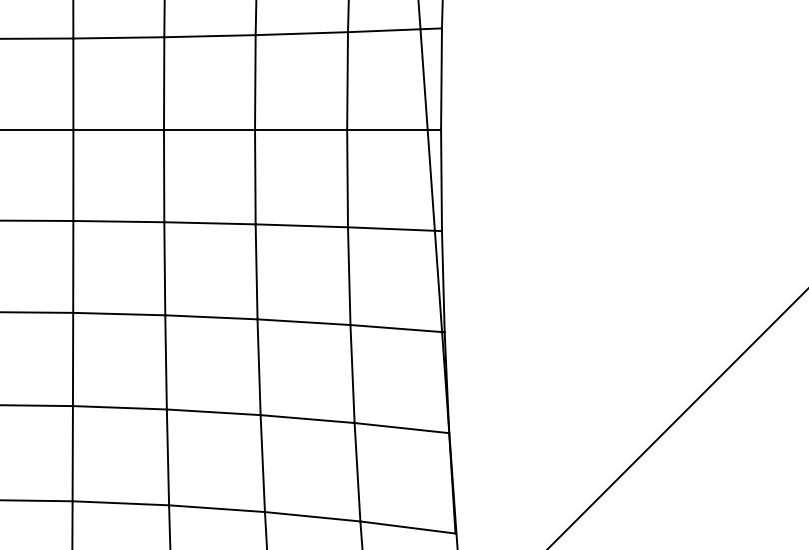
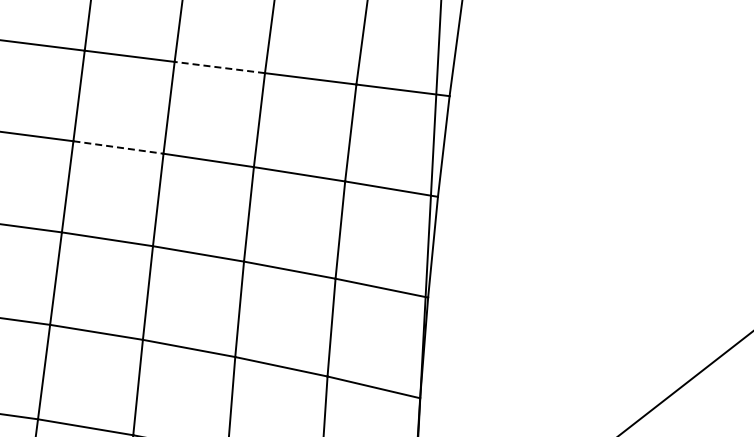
line: (209, 129) -> (219, 67), solid -> dashed
line: (119, 221) -> (119, 147), solid -> dashed

